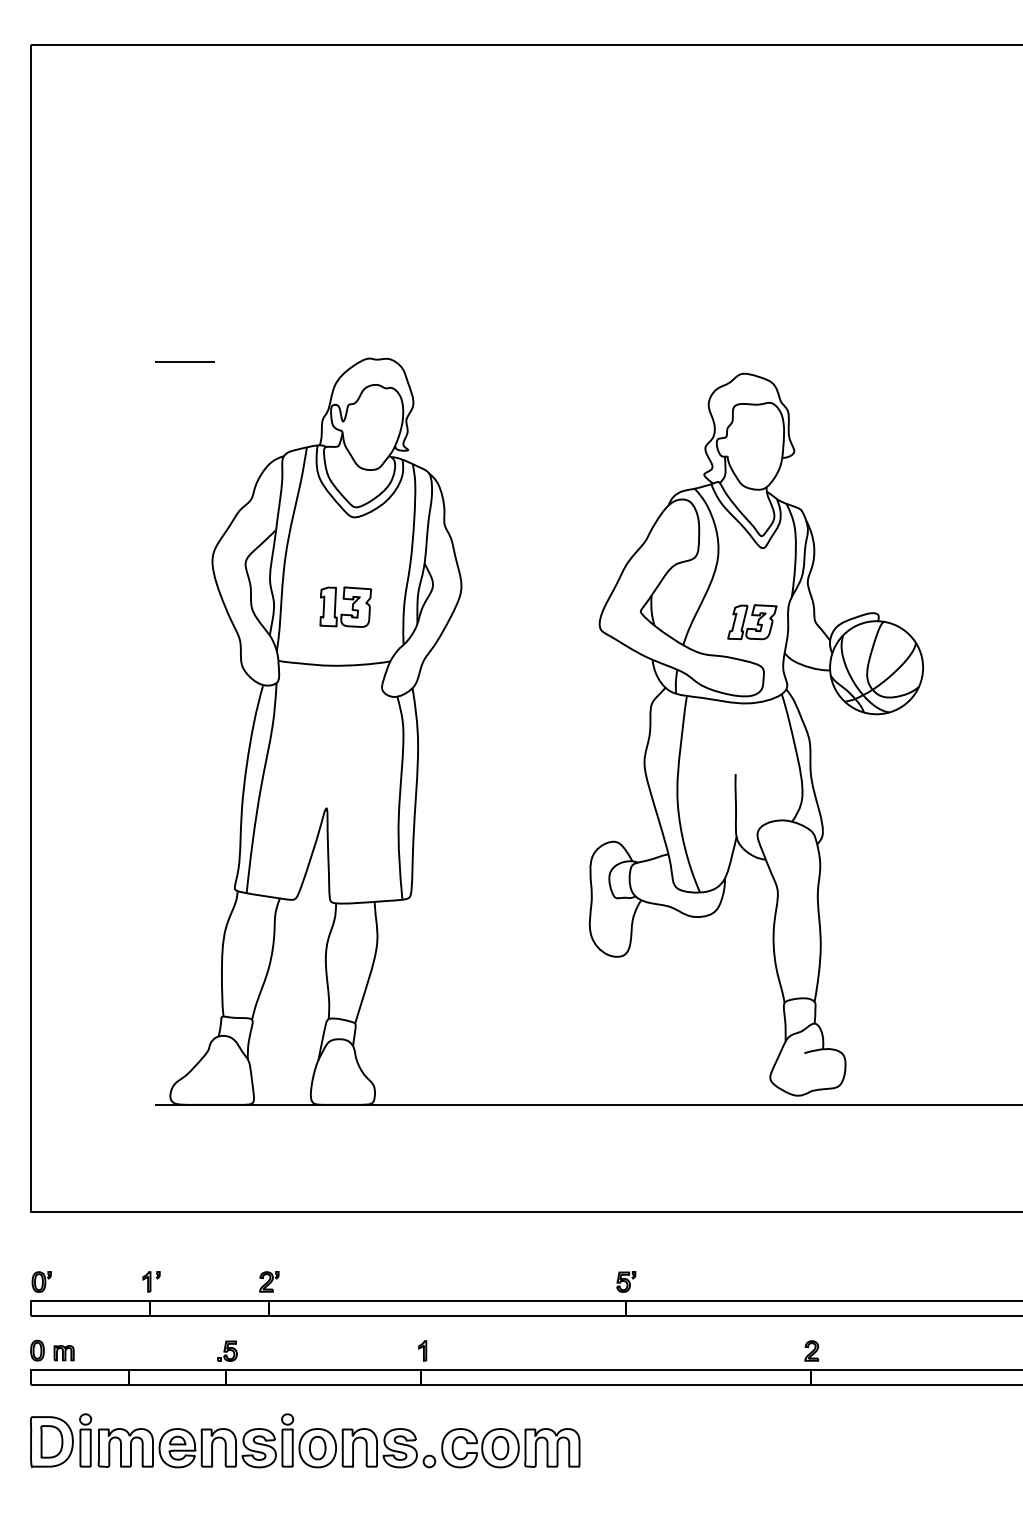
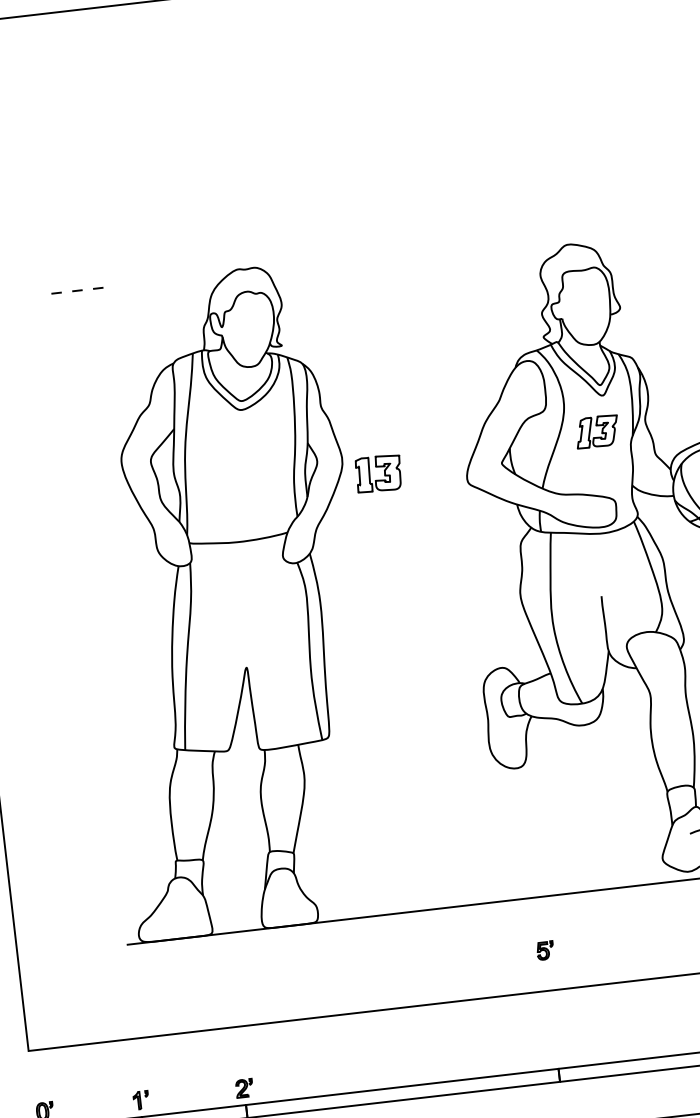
line: (185, 361) -> (77, 290), solid -> dashed
part: (351, 607) -> (383, 473), moved
part: (752, 622) -> (597, 431), moved
part: (626, 1281) -> (545, 950), moved

